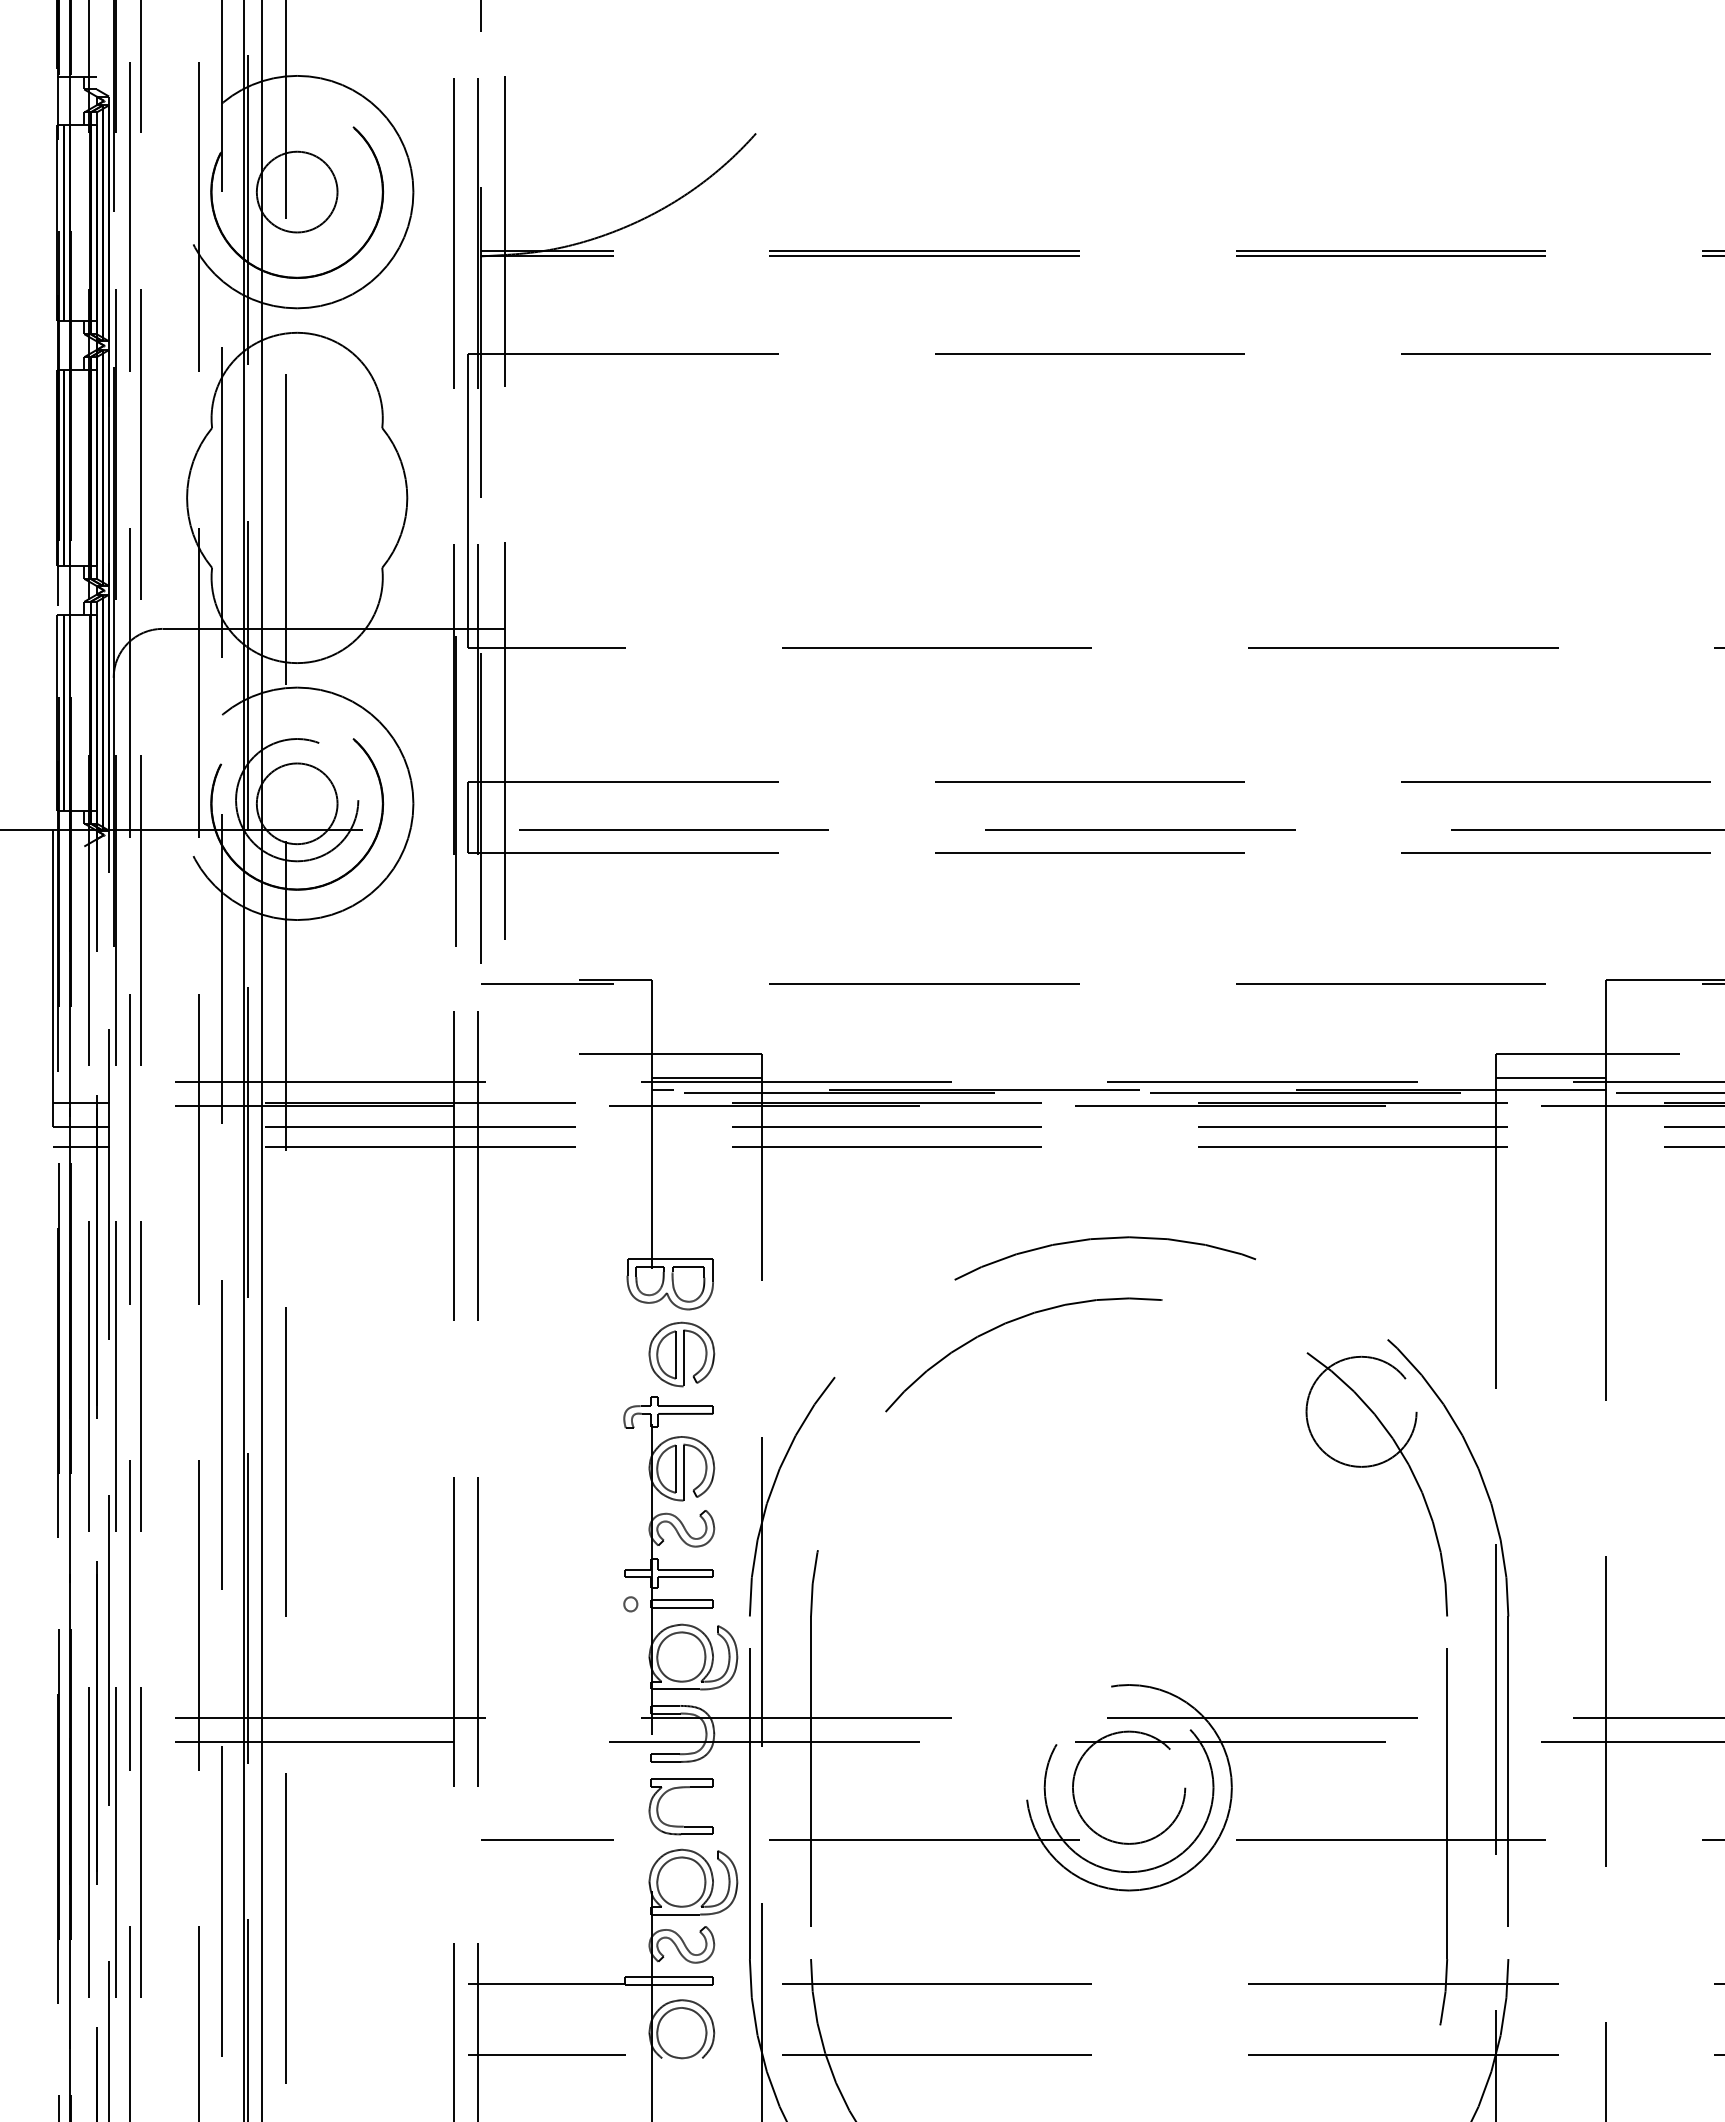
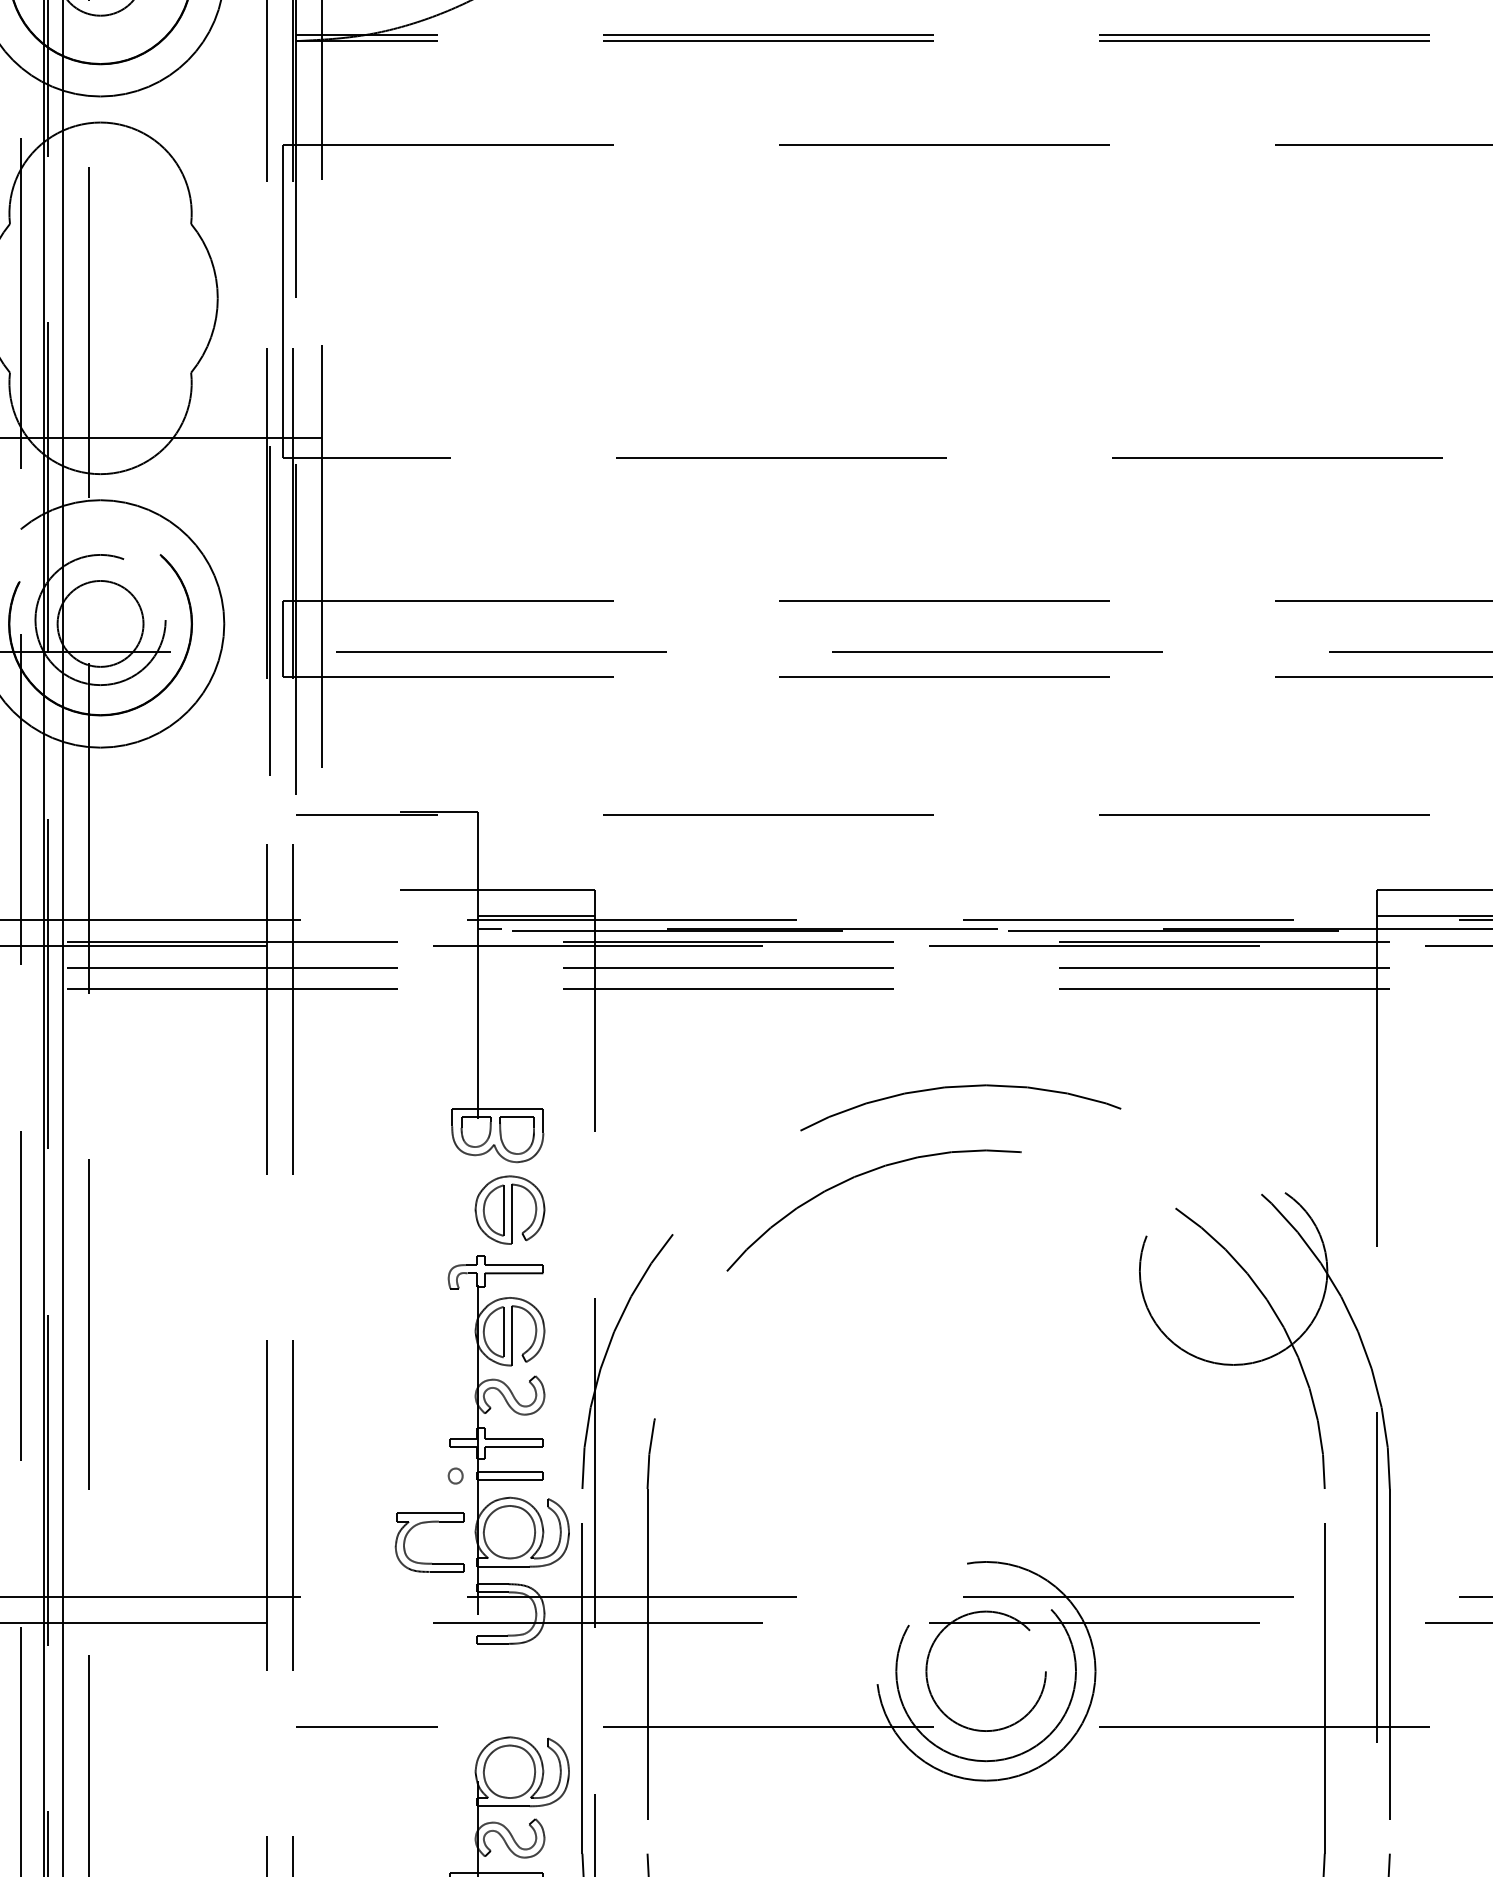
circle: (1361, 1411) -> (1233, 1270), size x1.6
part: (680, 1788) -> (428, 1523), moved

